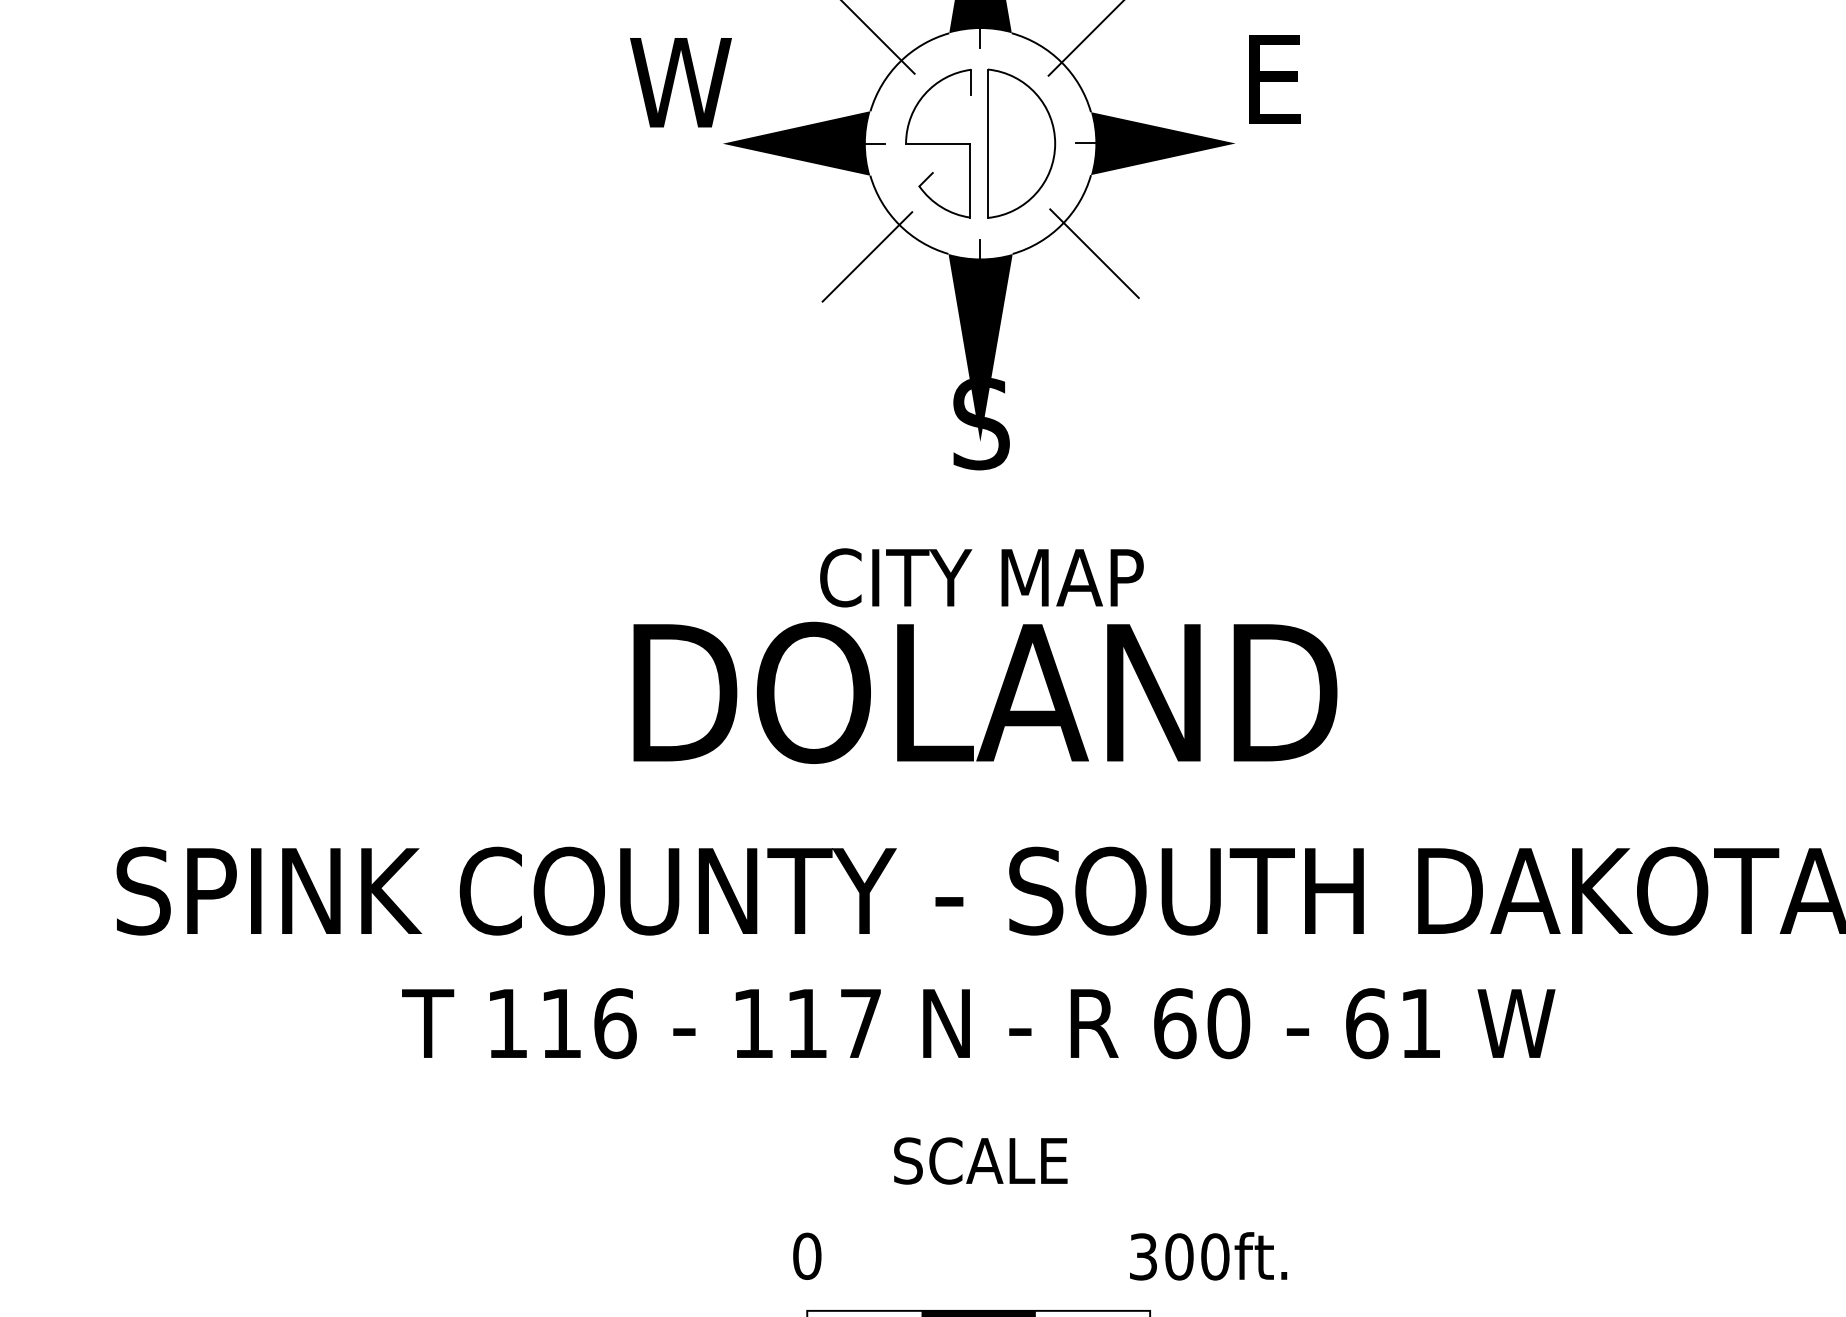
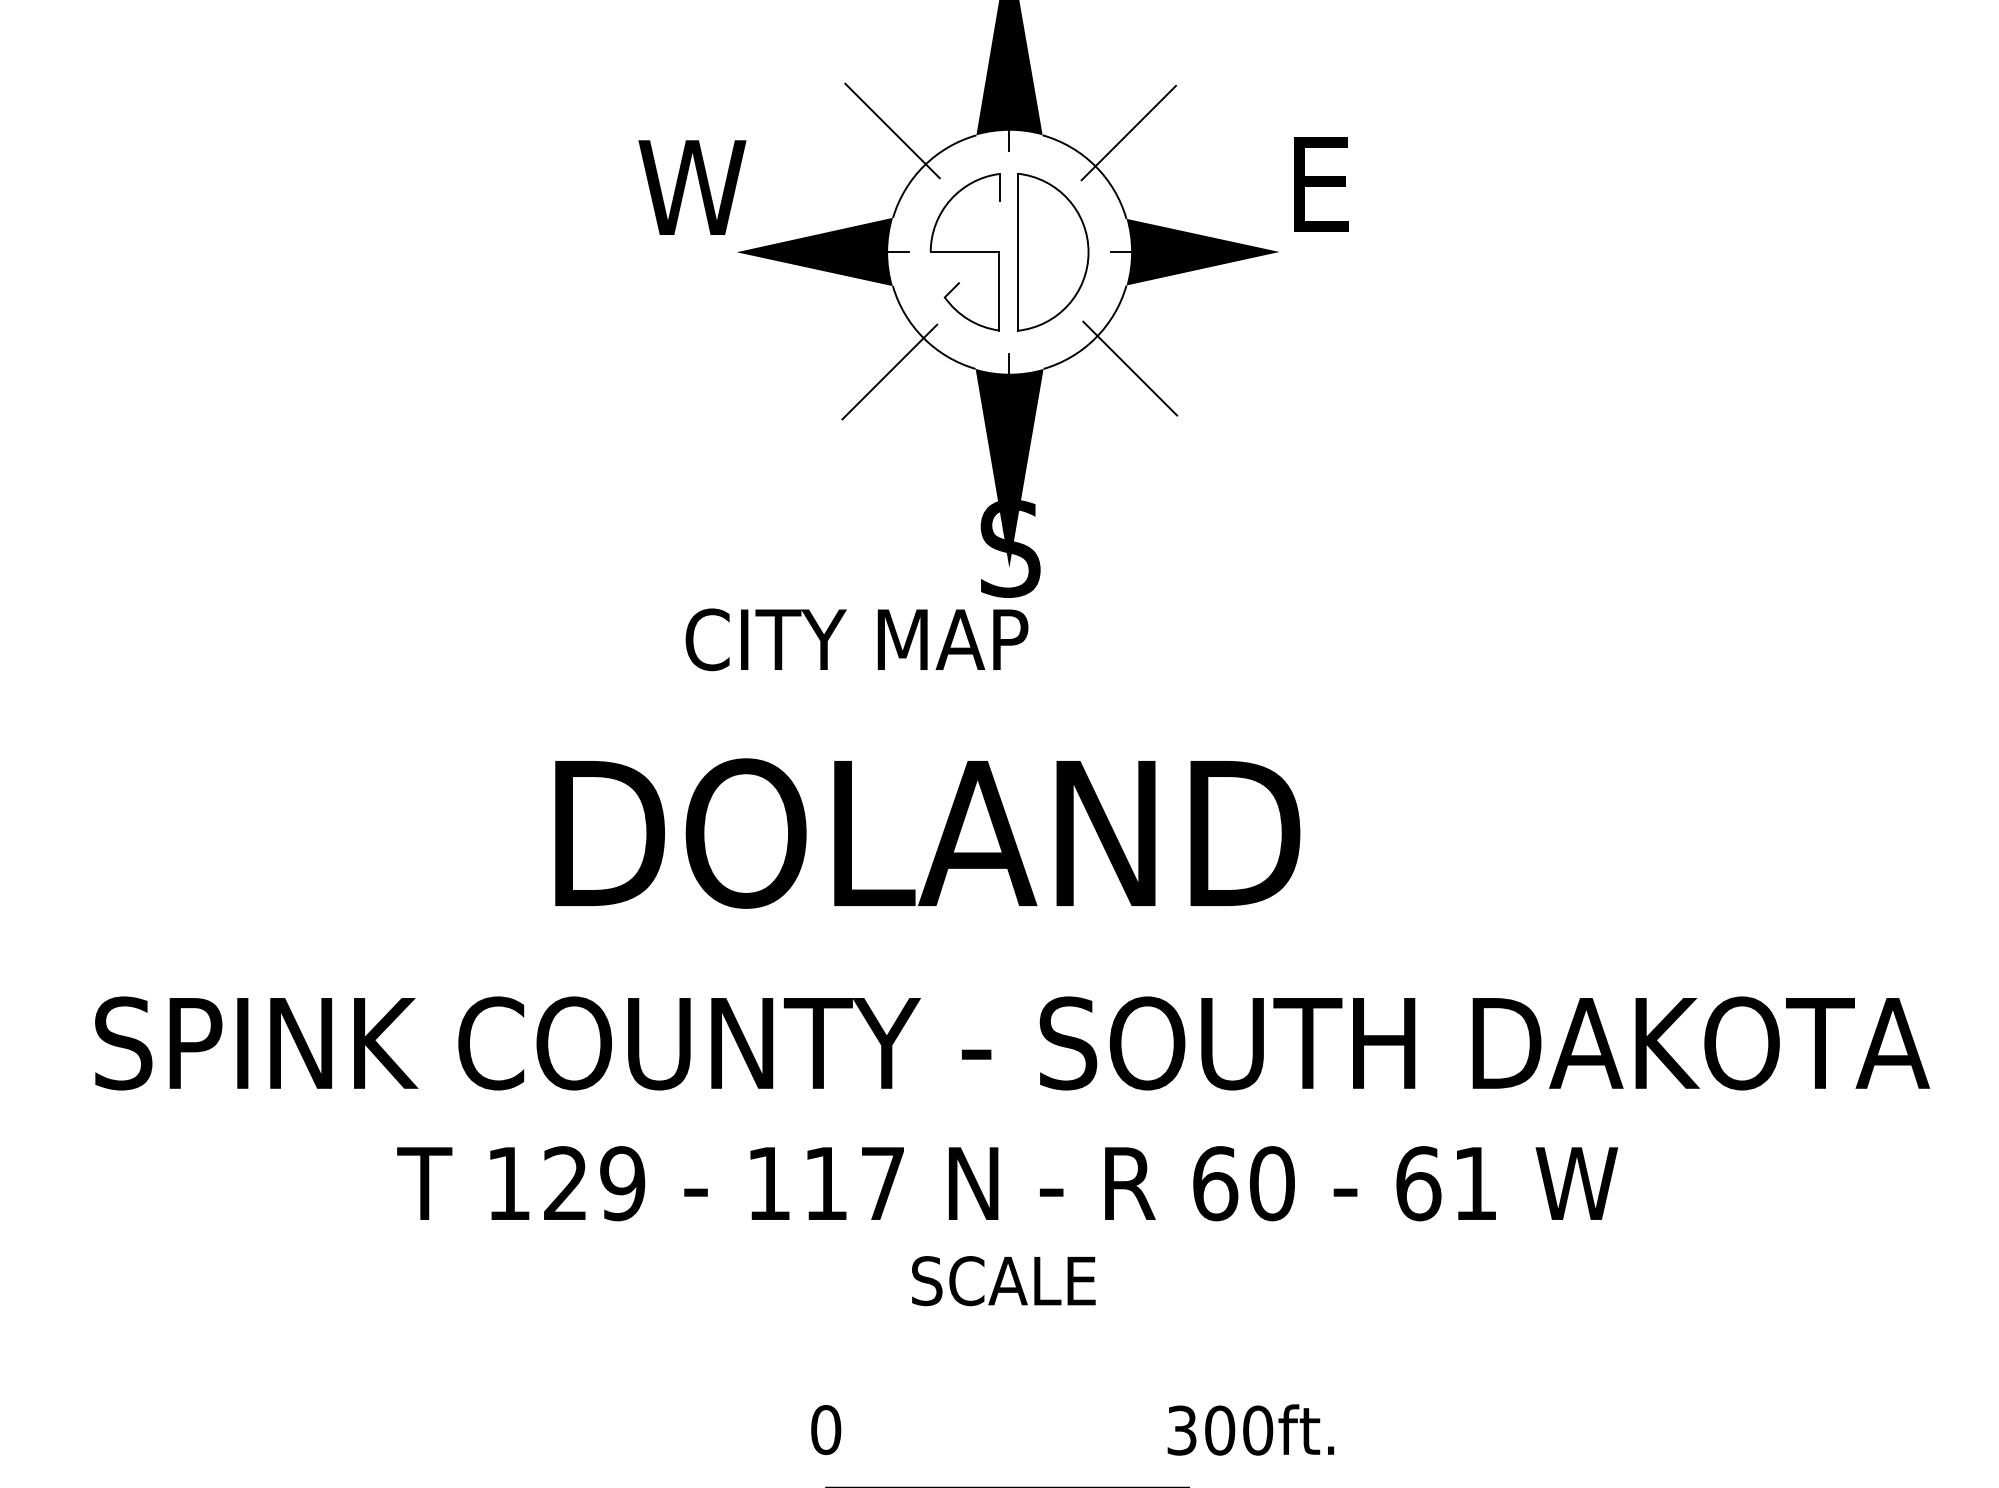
text: (981, 577) -> (856, 639), moved
text: (985, 692) -> (927, 833), moved
text: (588, 1023) -> (594, 1183), 116 -> 129
text: (980, 1161) -> (1003, 1281), moved

